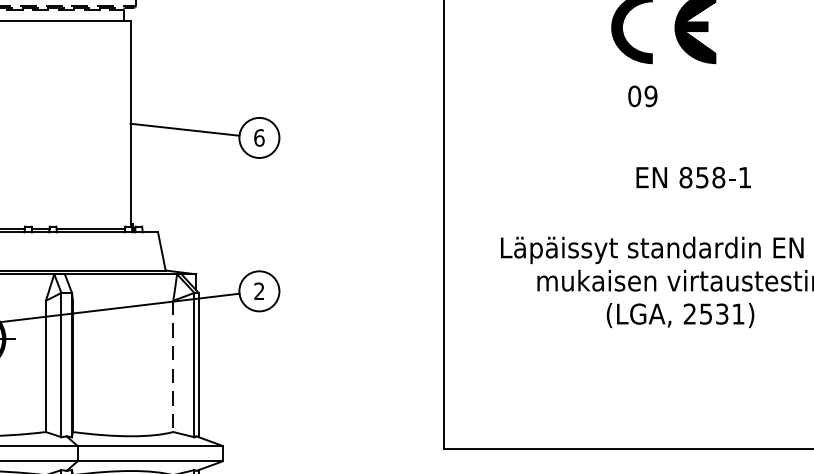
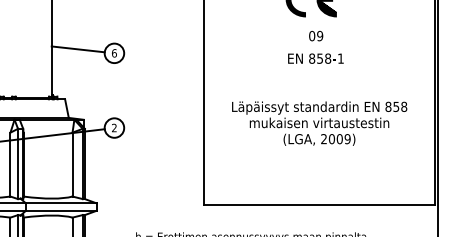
text: (643, 95) -> (316, 35), moved
text: (692, 177) -> (315, 58), moved
text: (721, 314) -> (339, 139), 2531) -> 2009)
line: (173, 366) -> (72, 164), dashed -> solid

